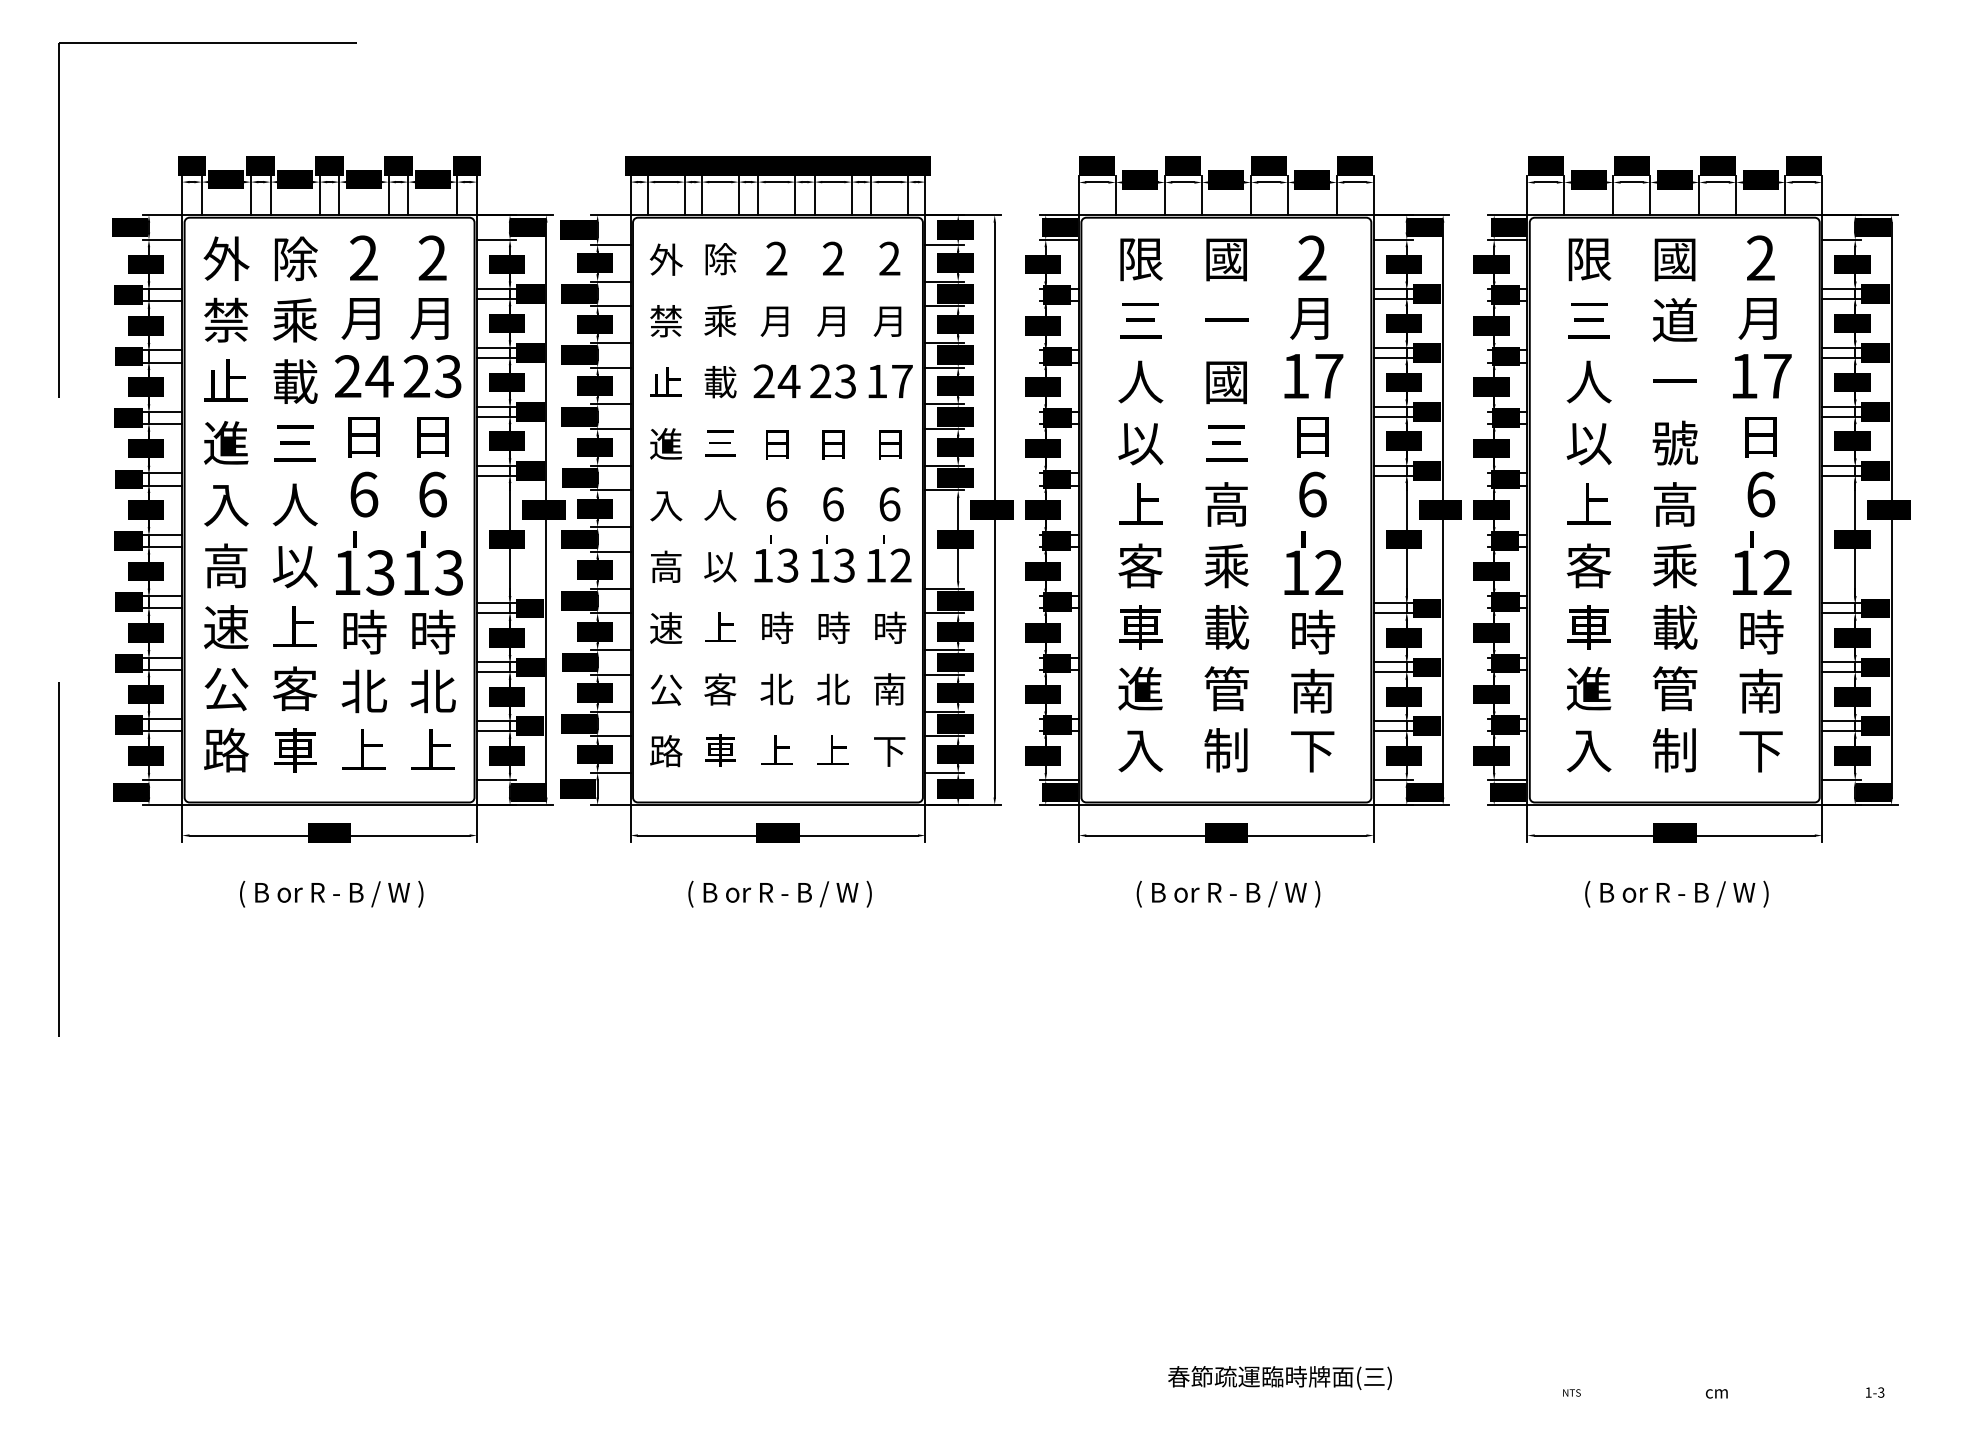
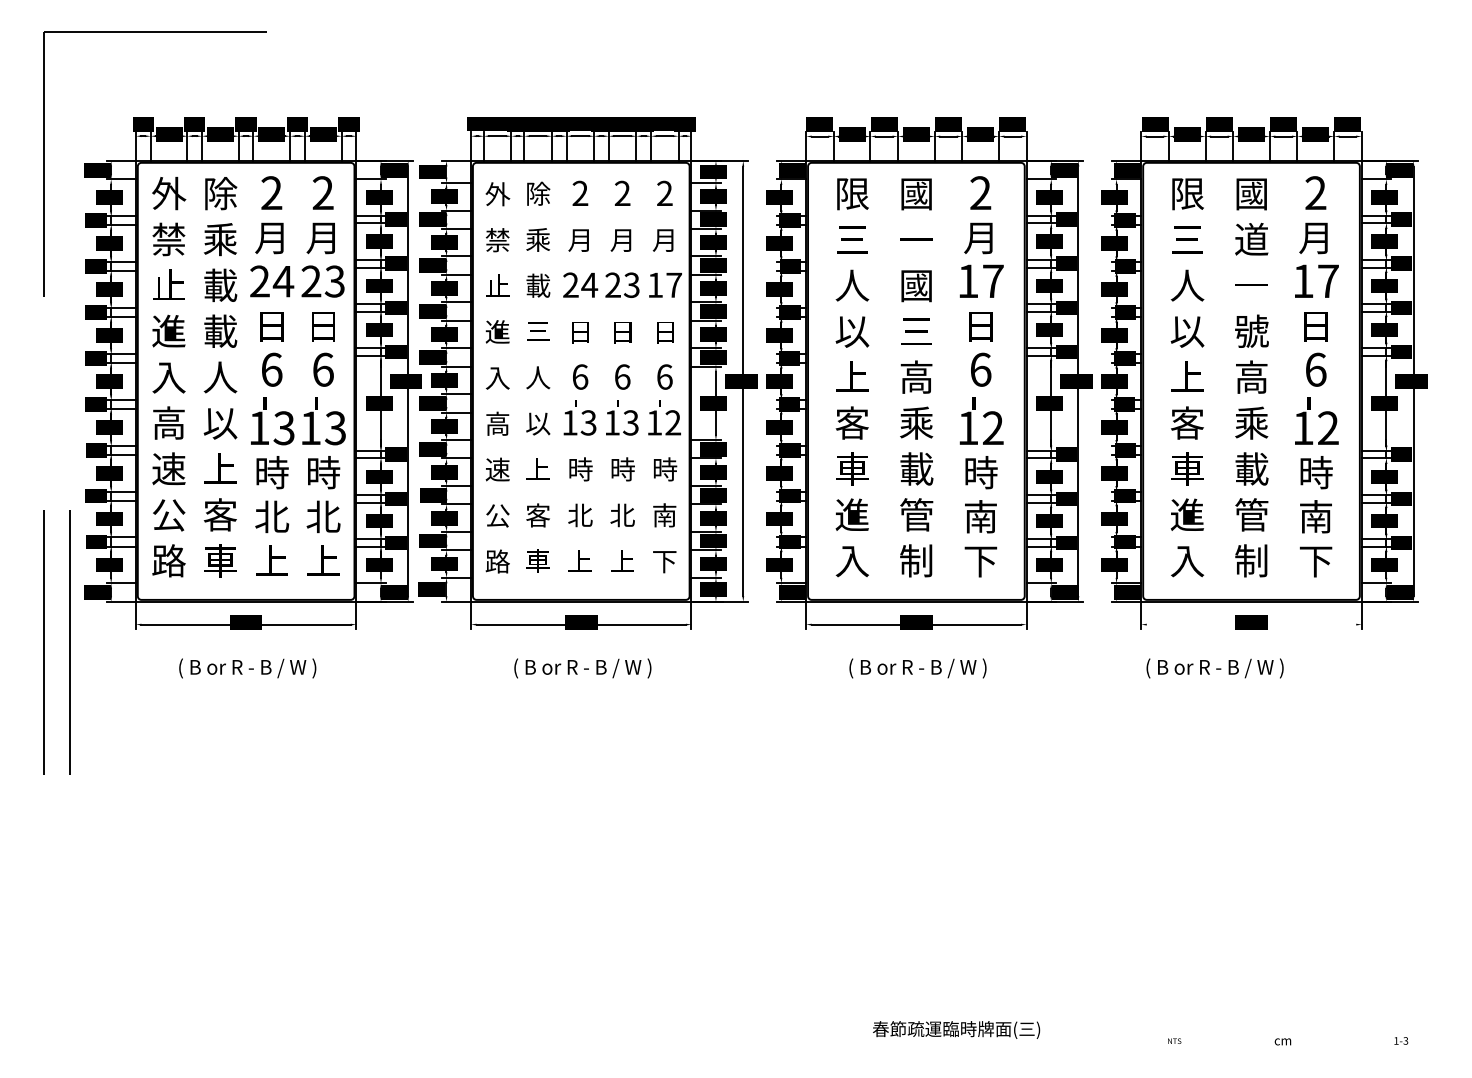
text: (295, 442) -> (220, 330), 三 -> 載
line: (1674, 835) -> (1251, 624), removed
line: (93, 859) -> (69, 642), added
text: (1676, 894) -> (1214, 668), moved

